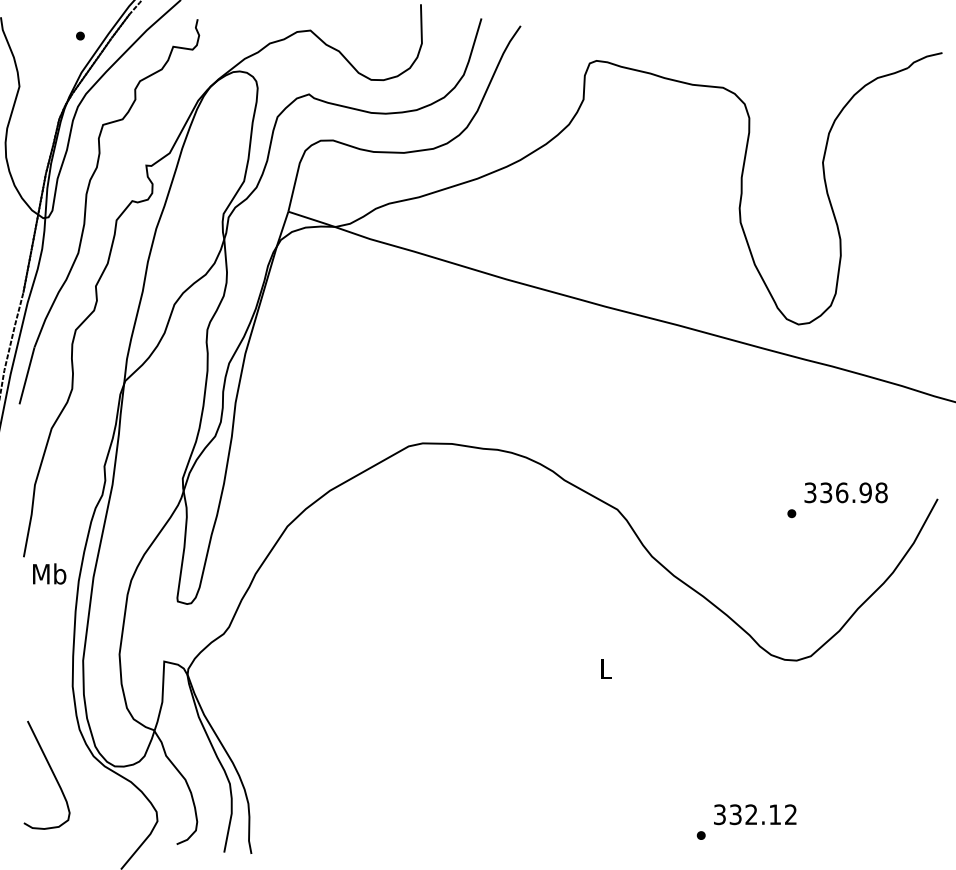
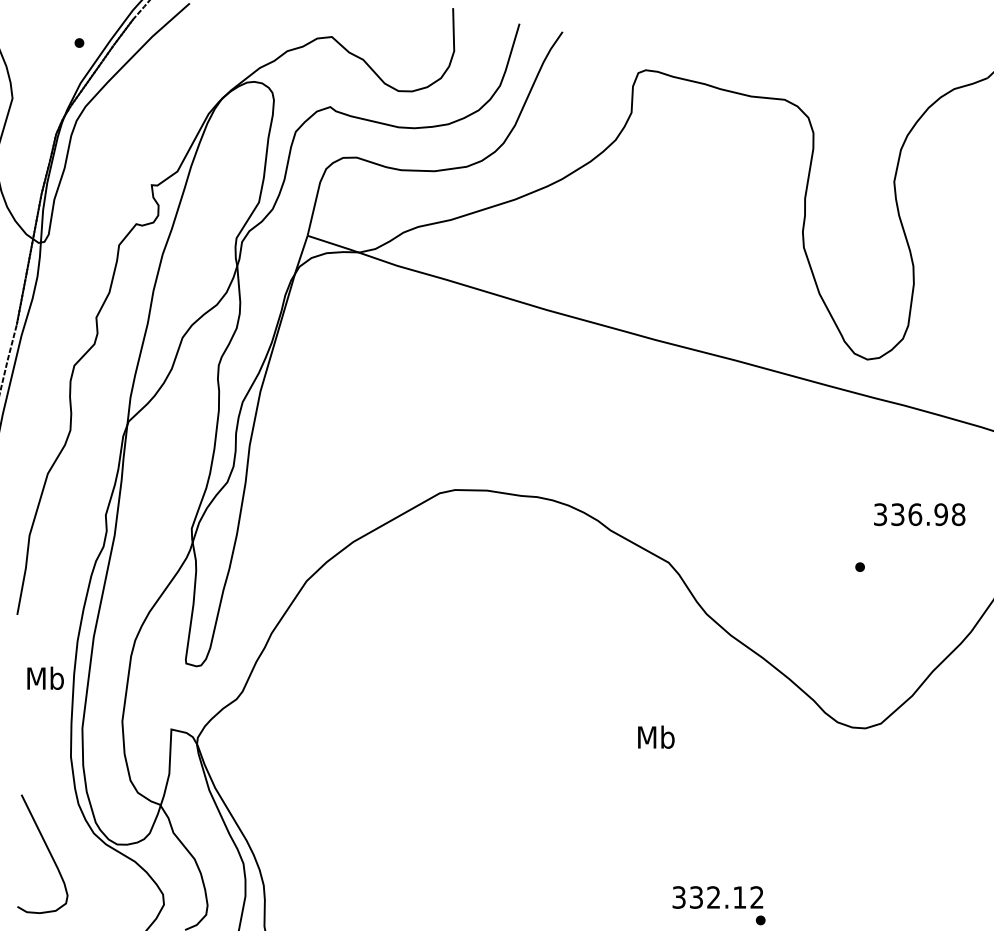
part: (86, 211) -> (86, 235), removed
text: (845, 492) -> (919, 514), moved
text: (49, 573) -> (45, 677), moved
text: (605, 668) -> (655, 737), L -> Mb
text: (755, 814) -> (718, 897), moved

